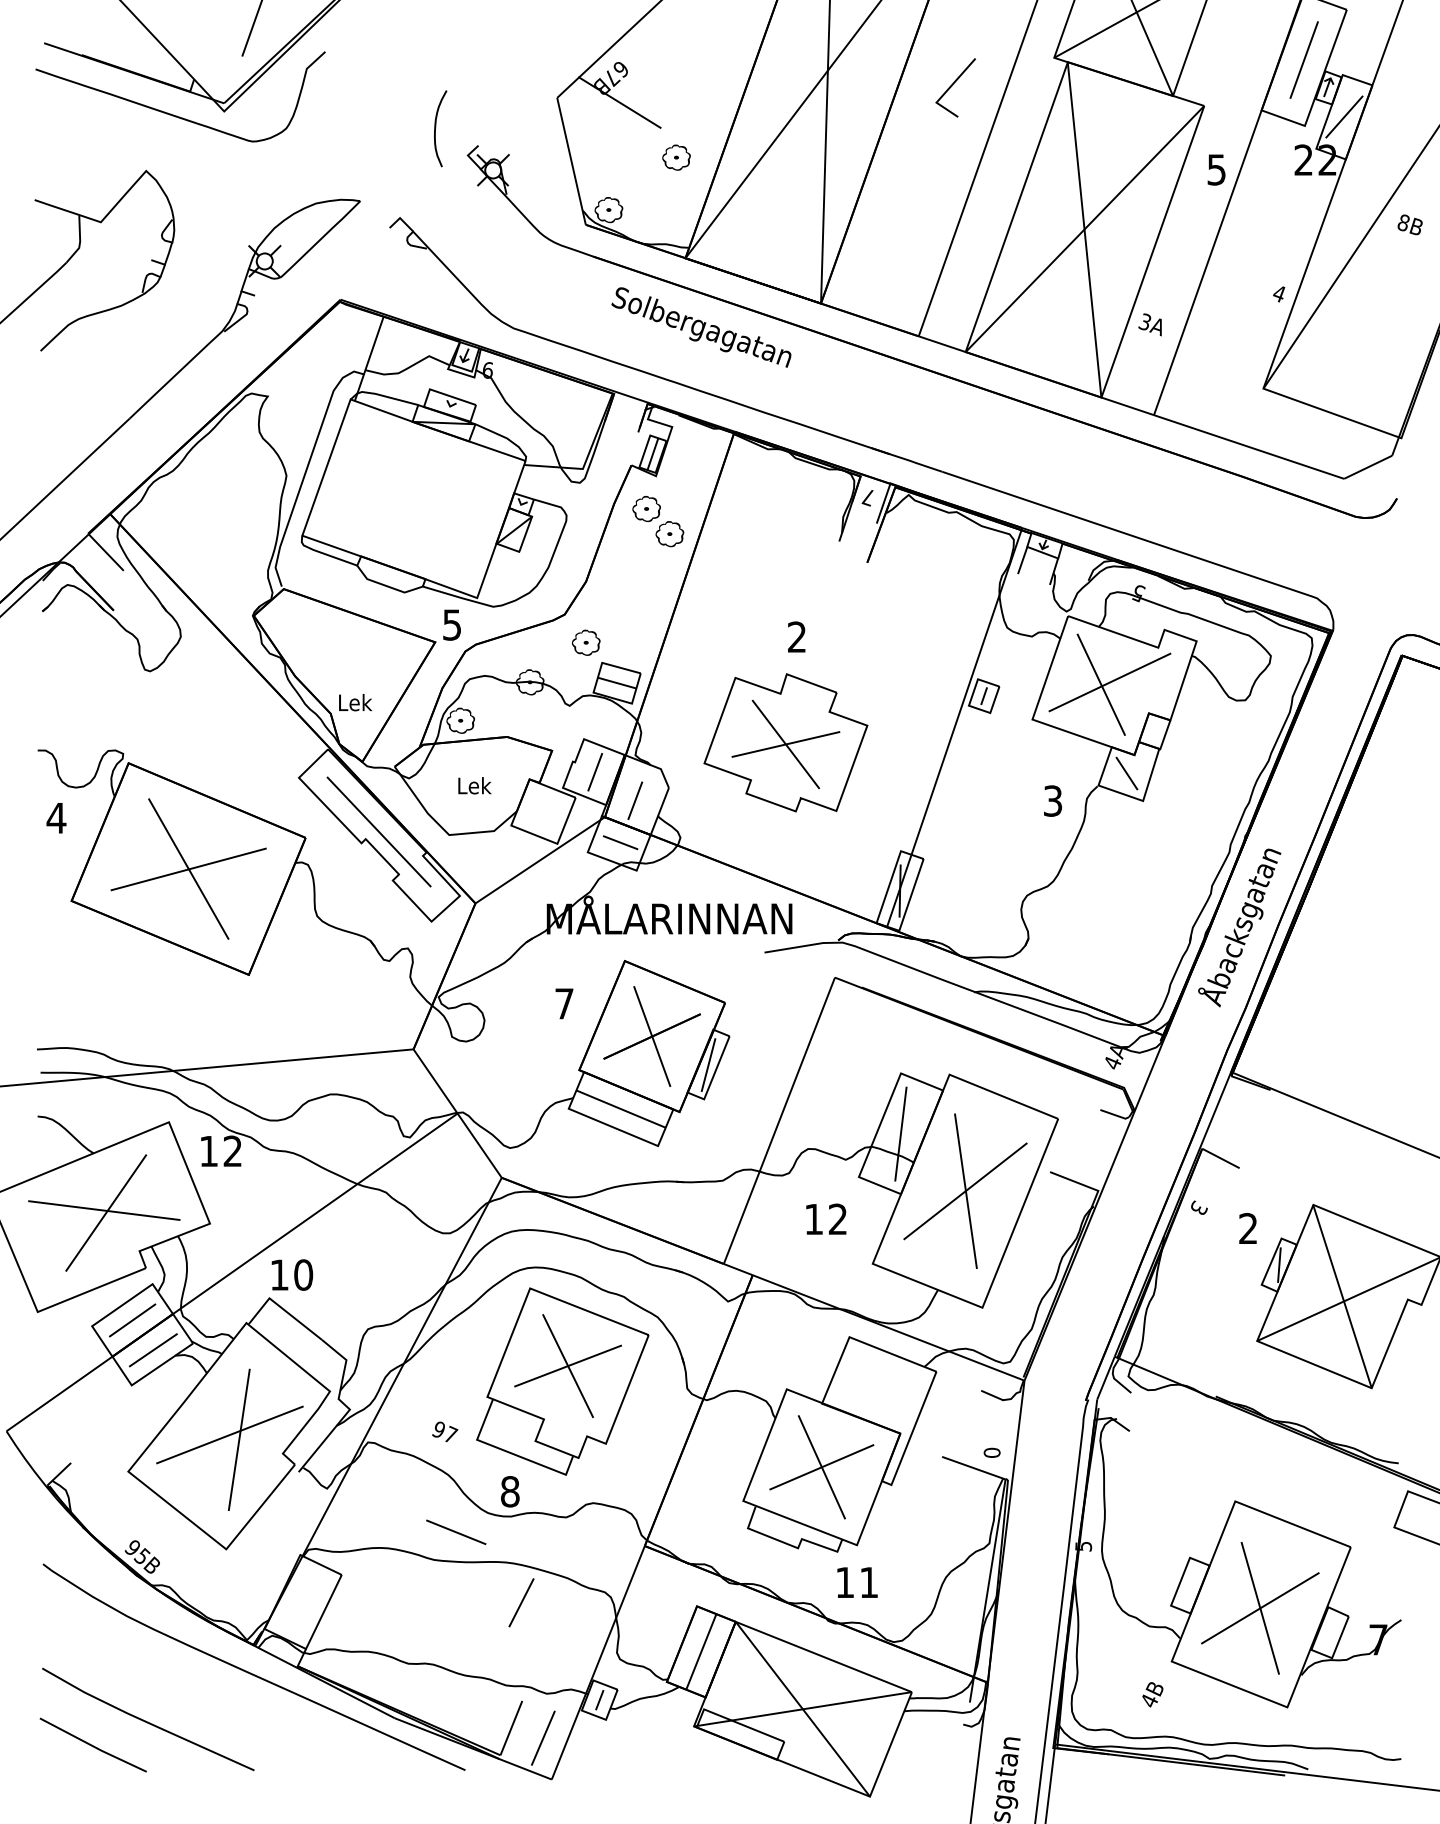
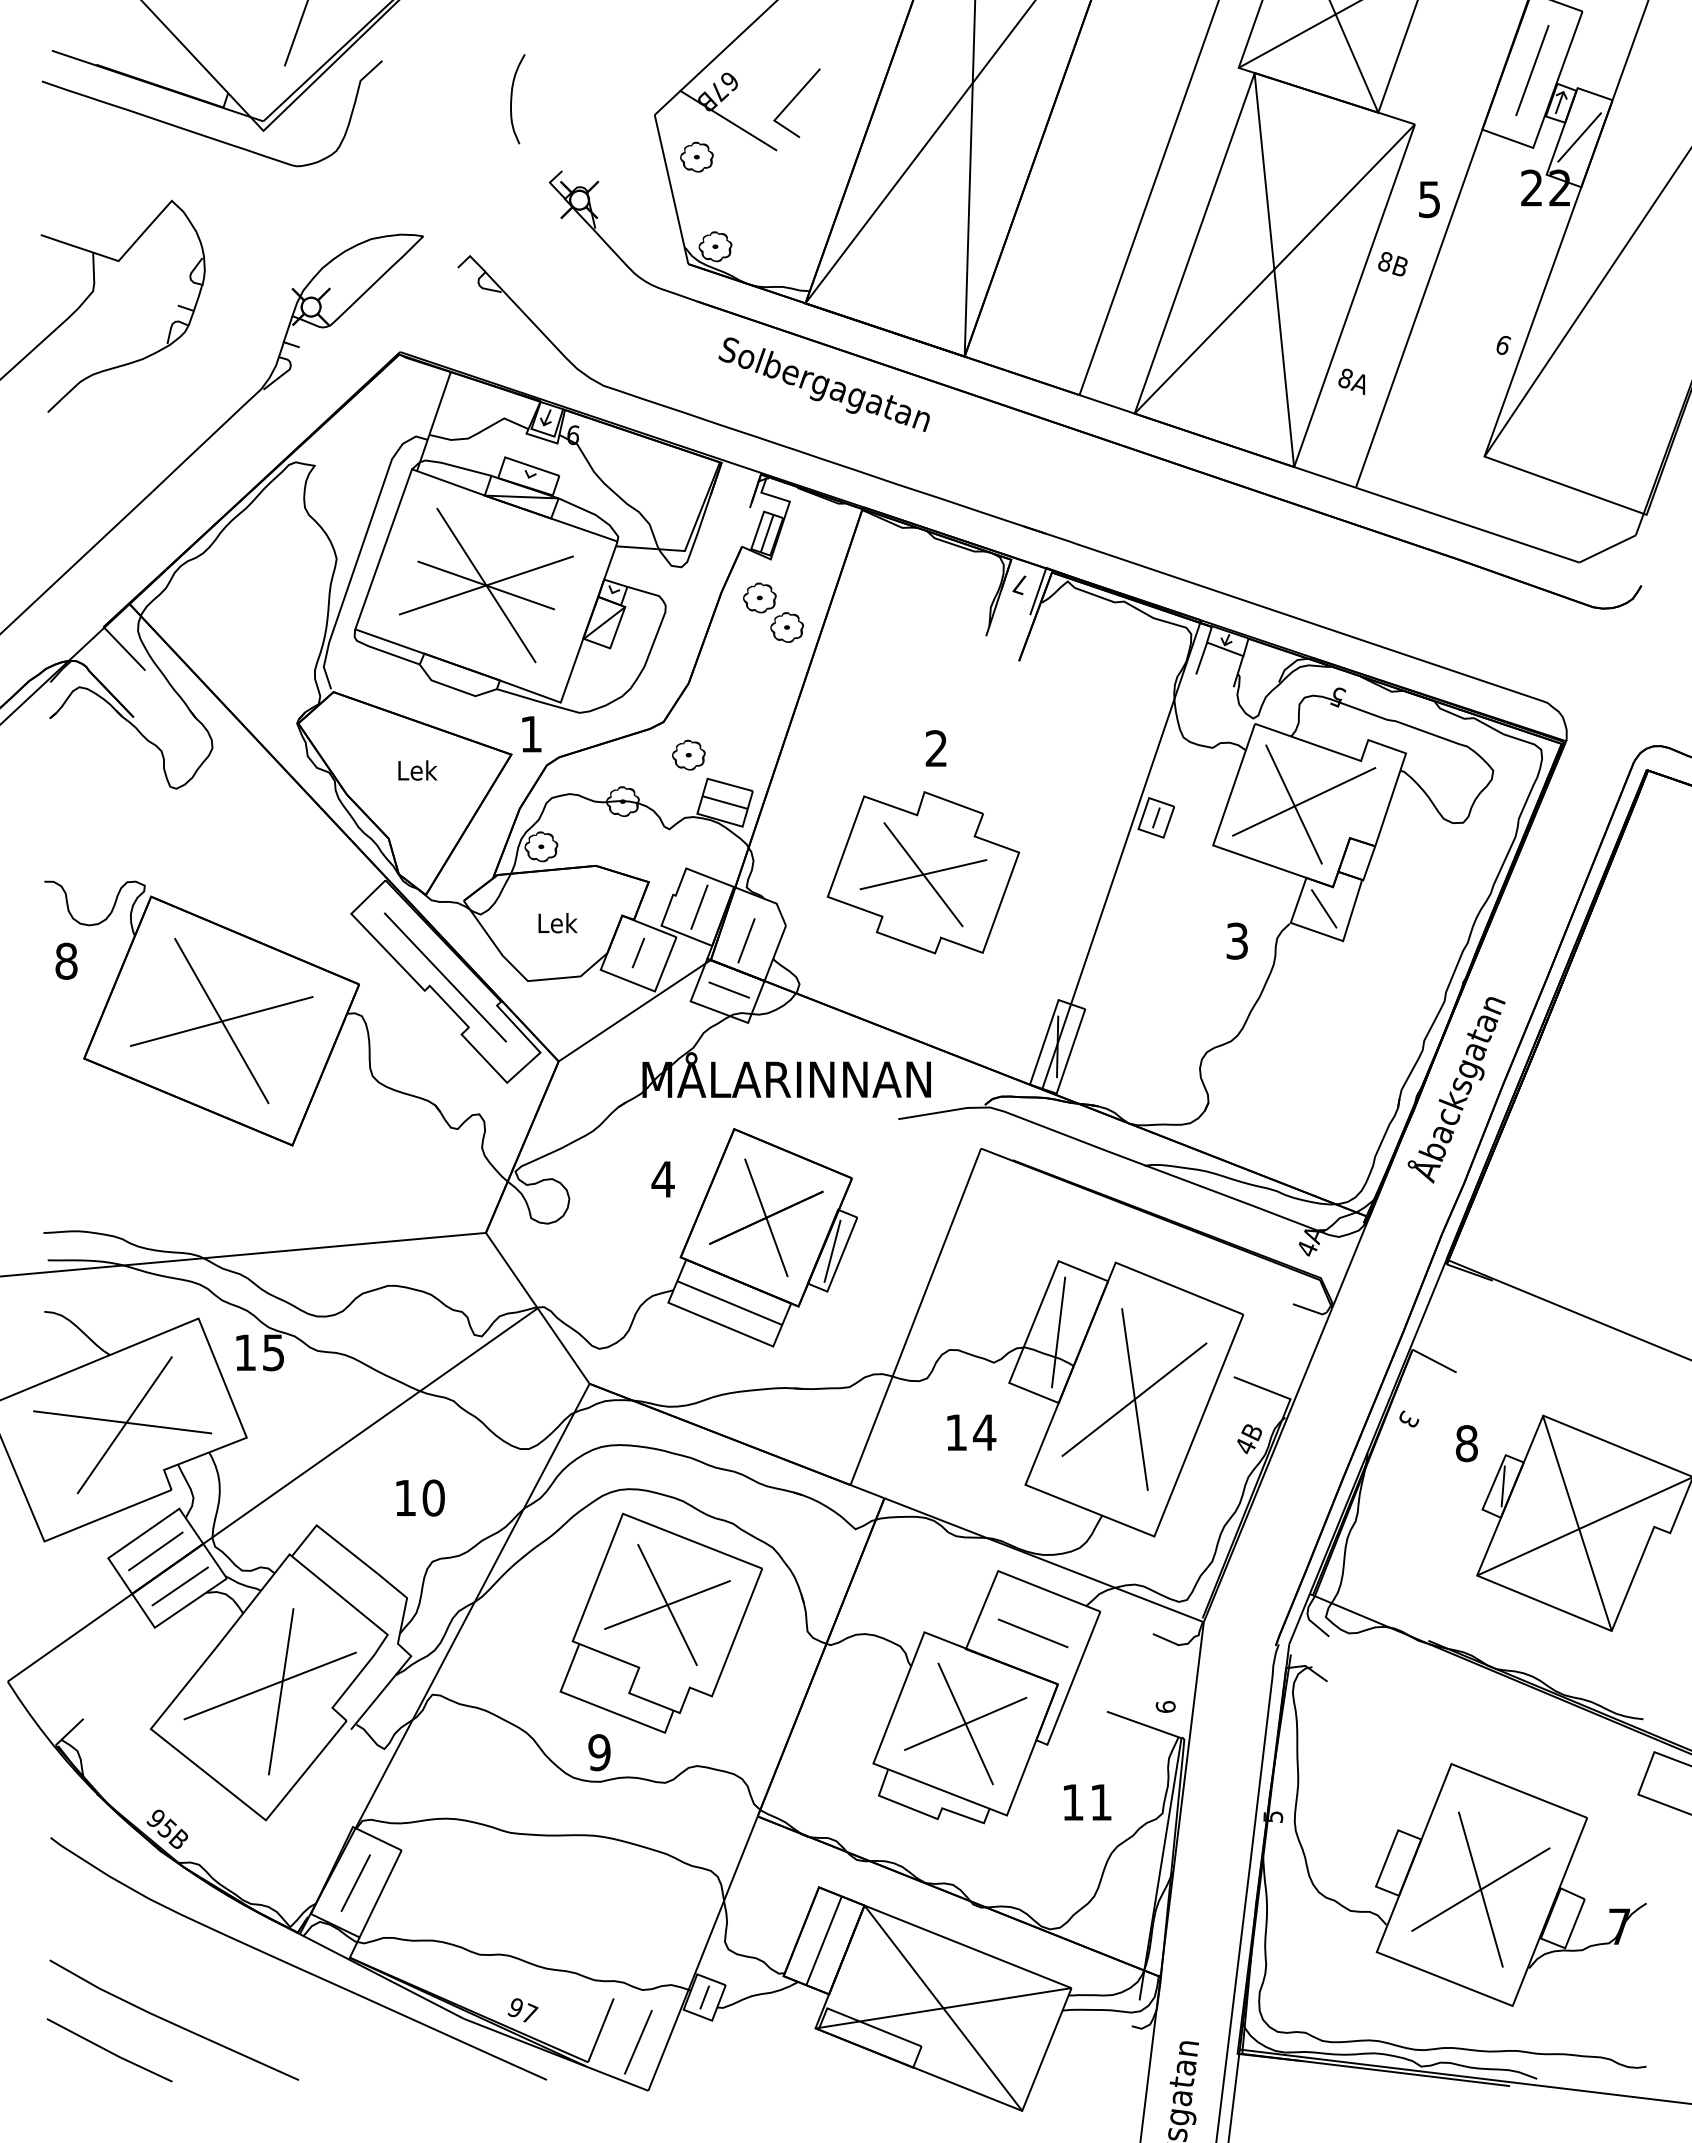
line: (953, 84) -> (794, 99), moved
curve: (436, 128) -> (512, 99), moved
part: (676, 157) -> (696, 156), moved
text: (1409, 225) -> (1392, 264), moved
text: (1279, 294) -> (1503, 345), 4 -> 6
text: (1144, 322) -> (1344, 378), 3A -> 8A
part: (414, 498) -> (486, 585), added
text: (451, 625) -> (530, 734), 5 -> 1
text: (355, 702) -> (417, 770), moved
line: (543, 810) -> (638, 952), added
text: (56, 817) -> (66, 960), 4 -> 8
text: (563, 1003) -> (662, 1179), 7 -> 4
text: (232, 1151) -> (273, 1352), 12 -> 15
text: (837, 1219) -> (984, 1432), 12 -> 14
text: (1248, 1228) -> (1466, 1443), 2 -> 8
text: (292, 1274) -> (420, 1497), moved
text: (444, 1432) -> (522, 2010), moved
text: (991, 1452) -> (1165, 1706), 0 -> 6
text: (510, 1491) -> (599, 1752), 8 -> 9
line: (455, 1532) -> (1032, 1633), moved
text: (857, 1582) -> (1087, 1802), moved
line: (521, 1602) -> (355, 1882), moved
text: (1152, 1695) -> (1249, 1439), moved

